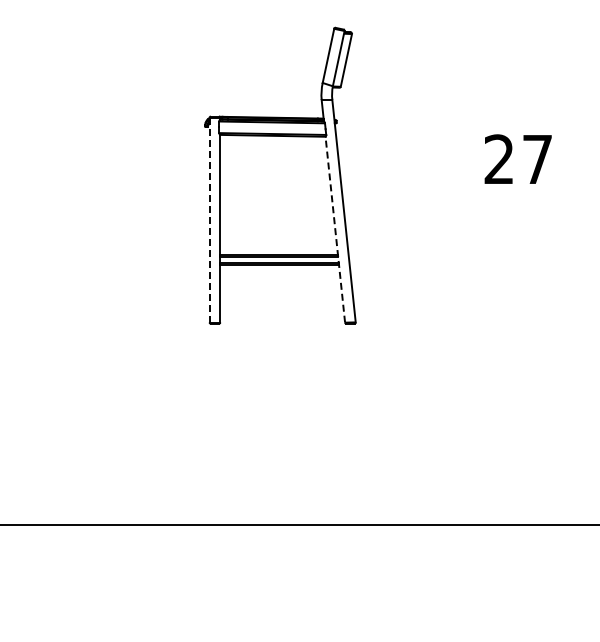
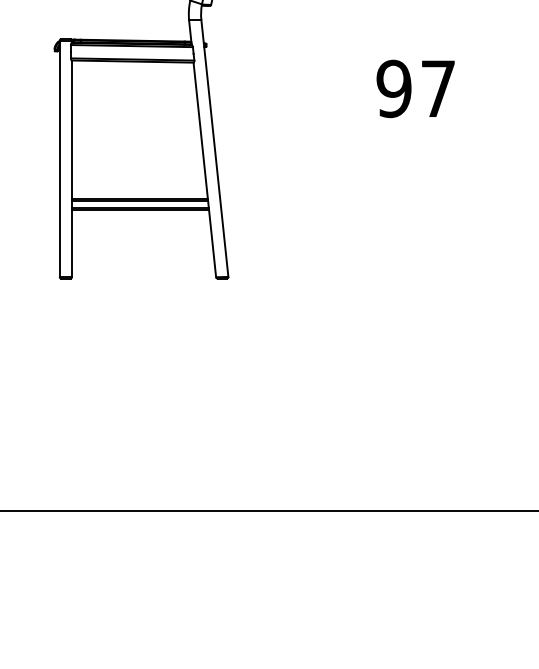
text: (499, 159) -> (394, 88), 27 -> 97
line: (209, 219) -> (59, 158), dashed -> solid
line: (335, 229) -> (205, 169), dashed -> solid

